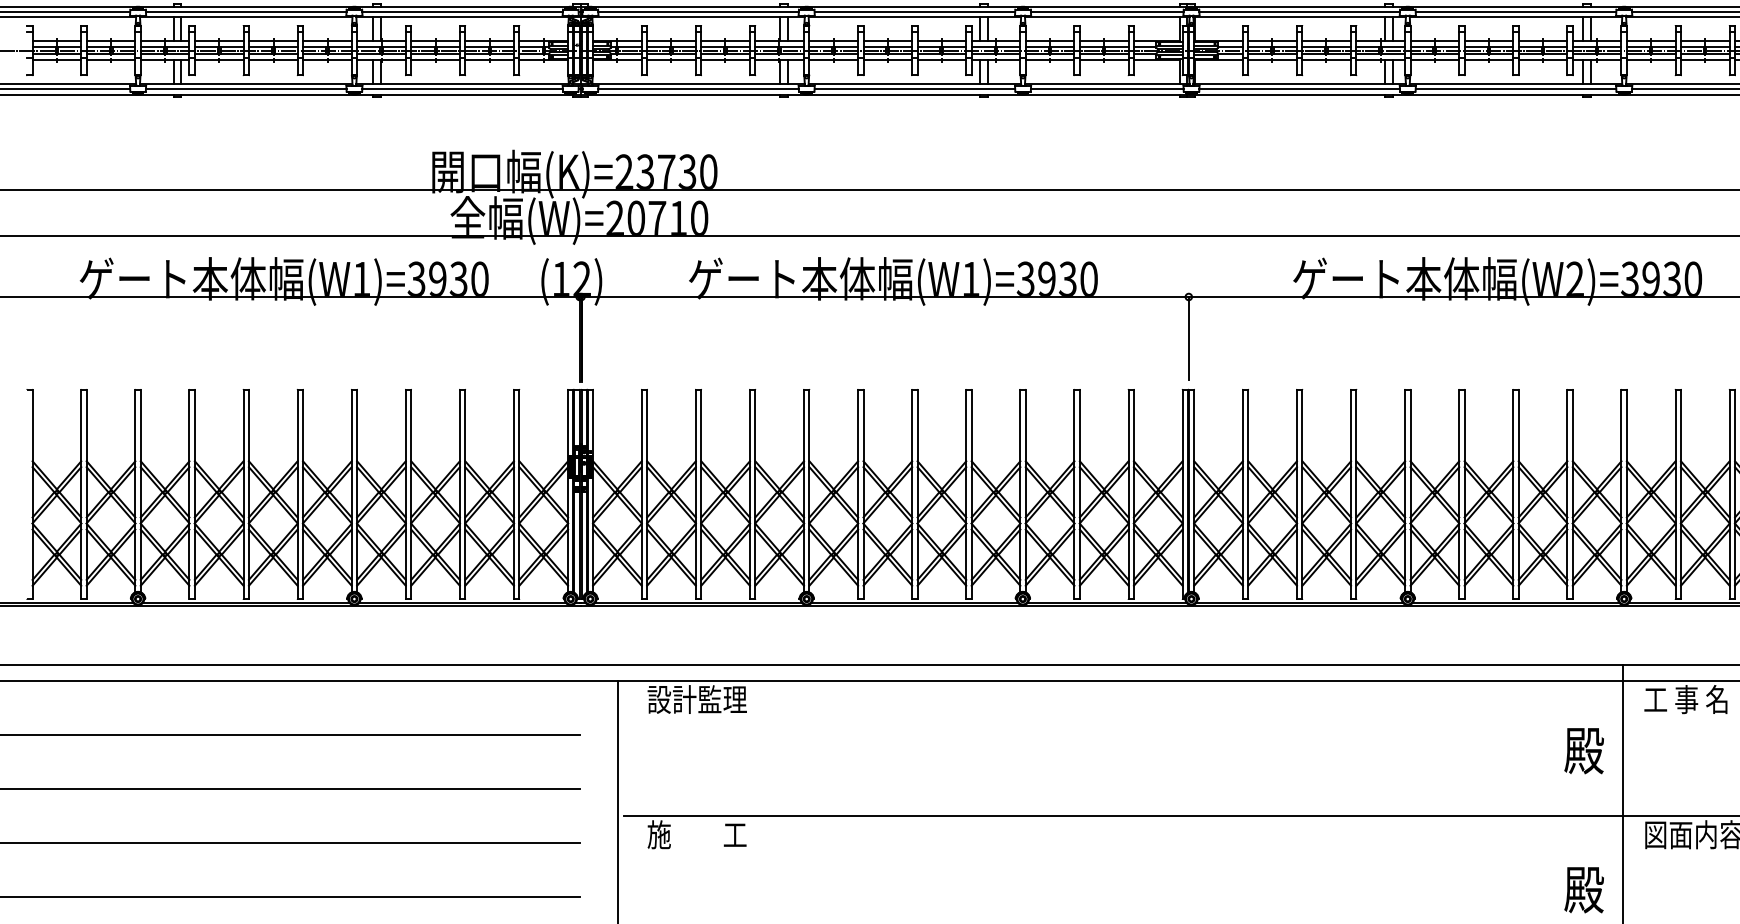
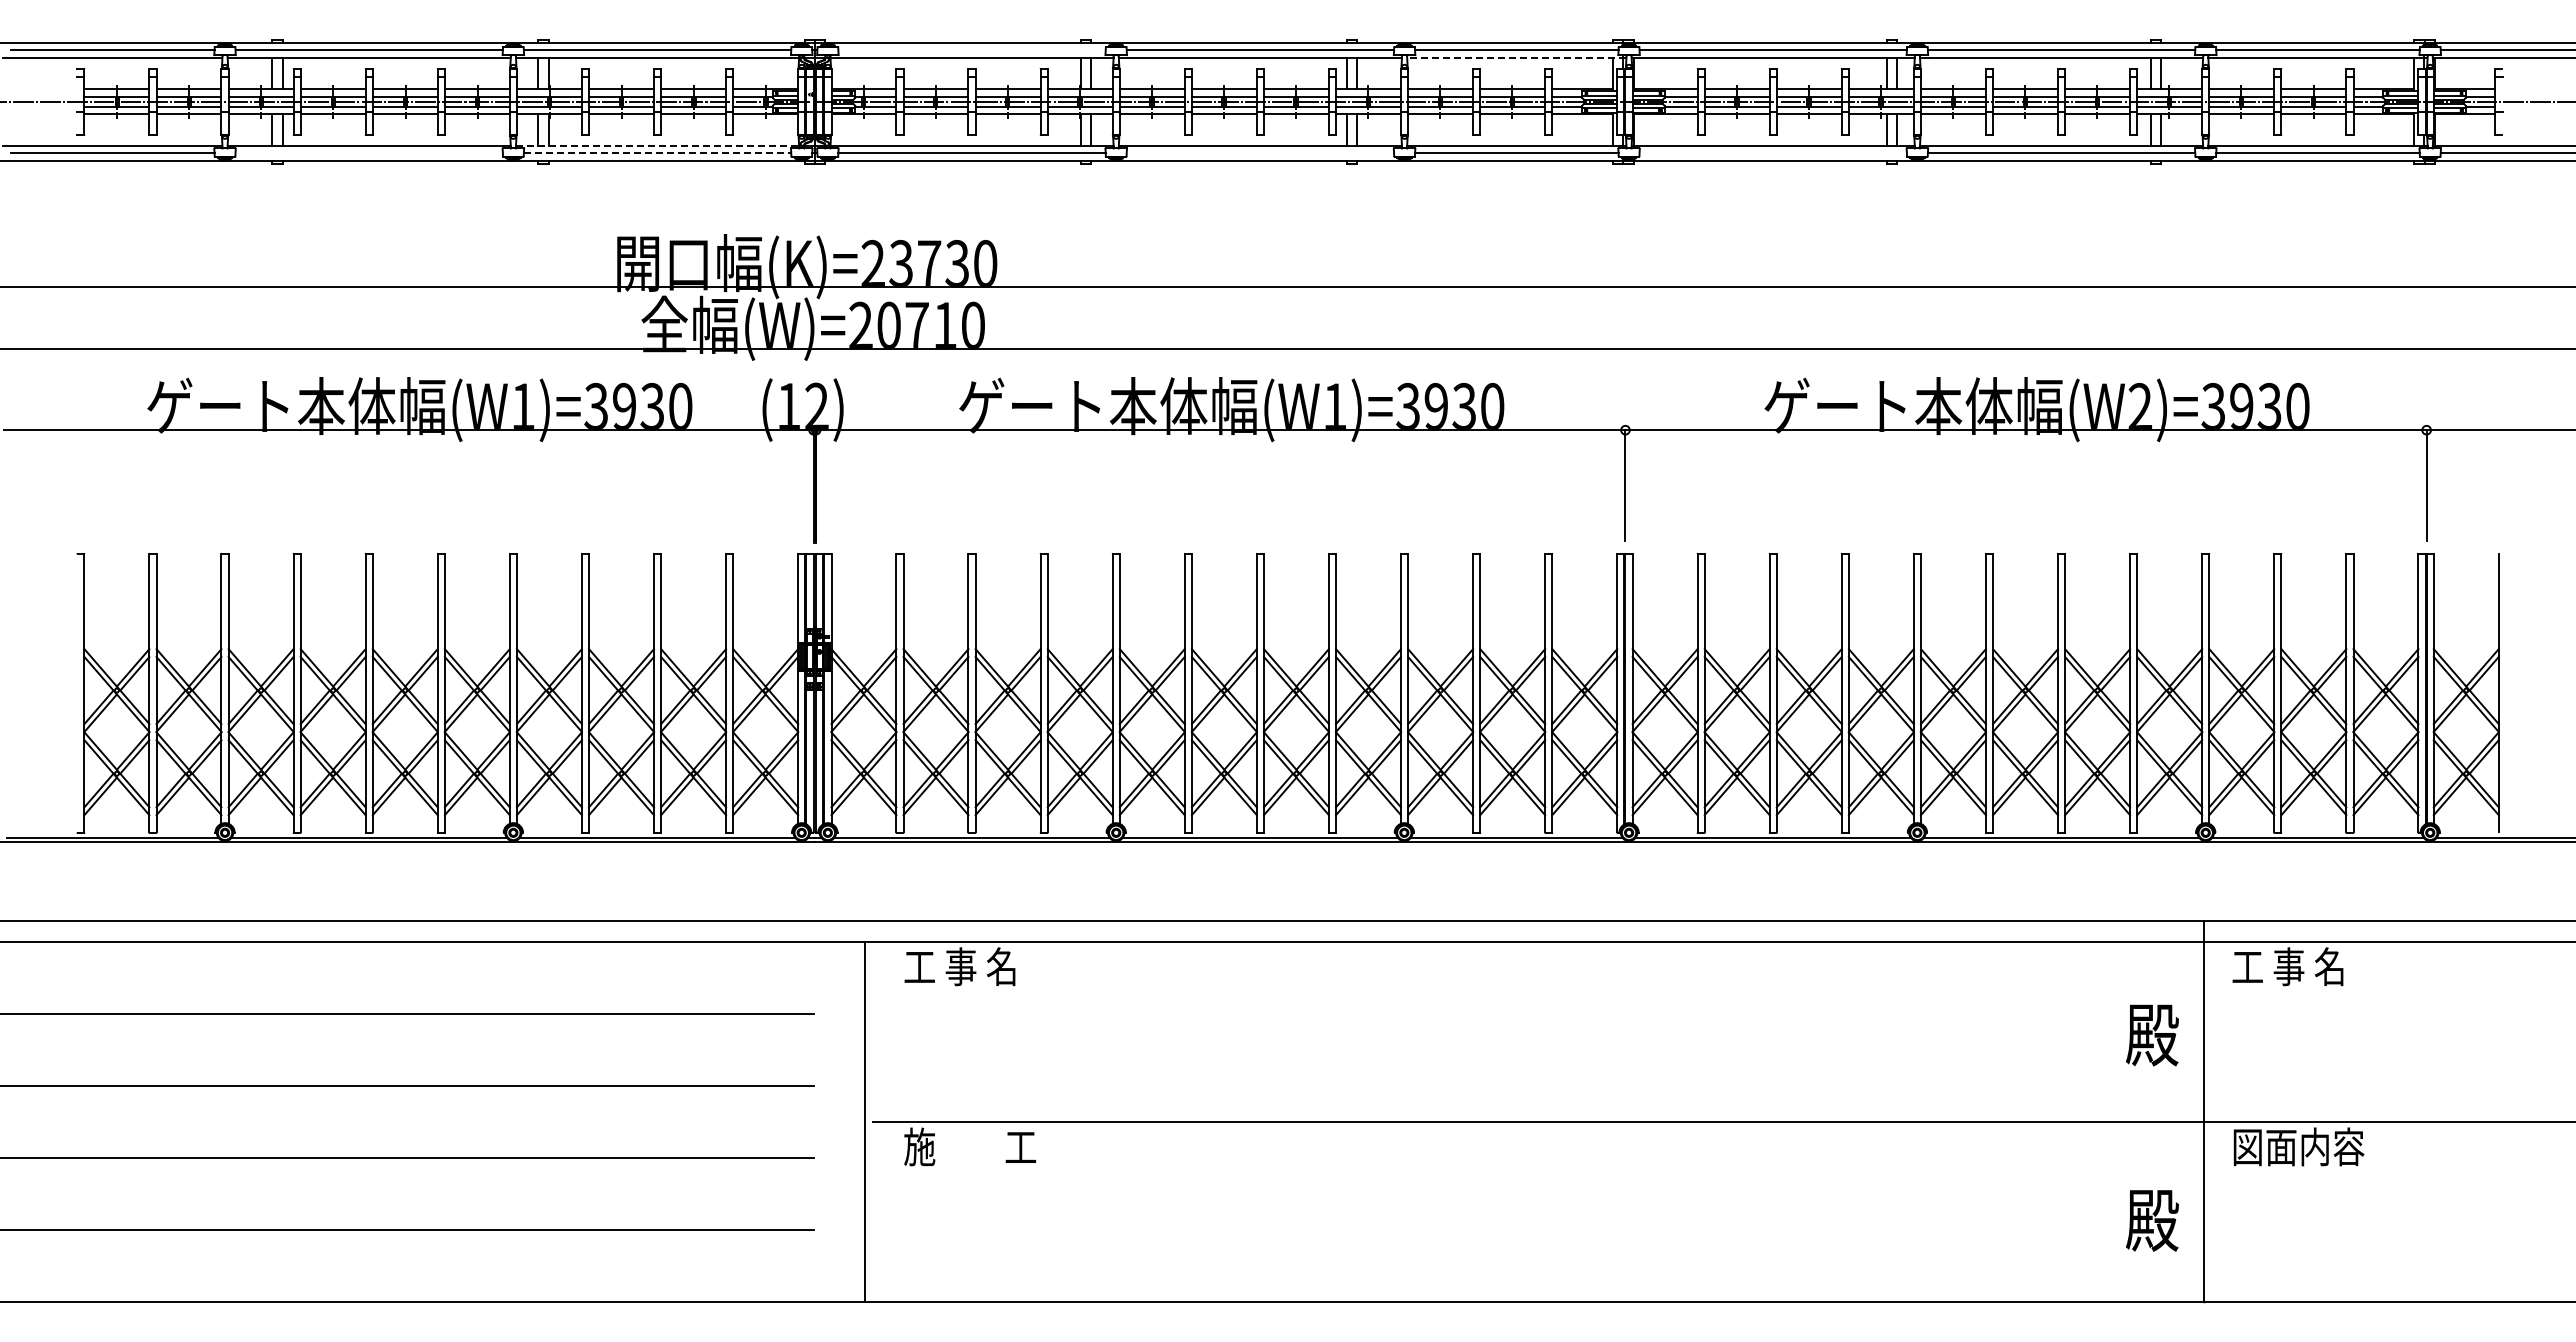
line: (698, 12) -> (971, 50), removed
line: (1107, 17) -> (1516, 57), solid -> dashed
line: (462, 84) -> (657, 146), solid -> dashed
line: (245, 89) -> (368, 153), removed
line: (462, 89) -> (657, 153), solid -> dashed
line: (914, 89) -> (1260, 153), removed
line: (1299, 89) -> (1772, 153), removed
text: (697, 699) -> (970, 966), 設計監理 -> 工 事 名

